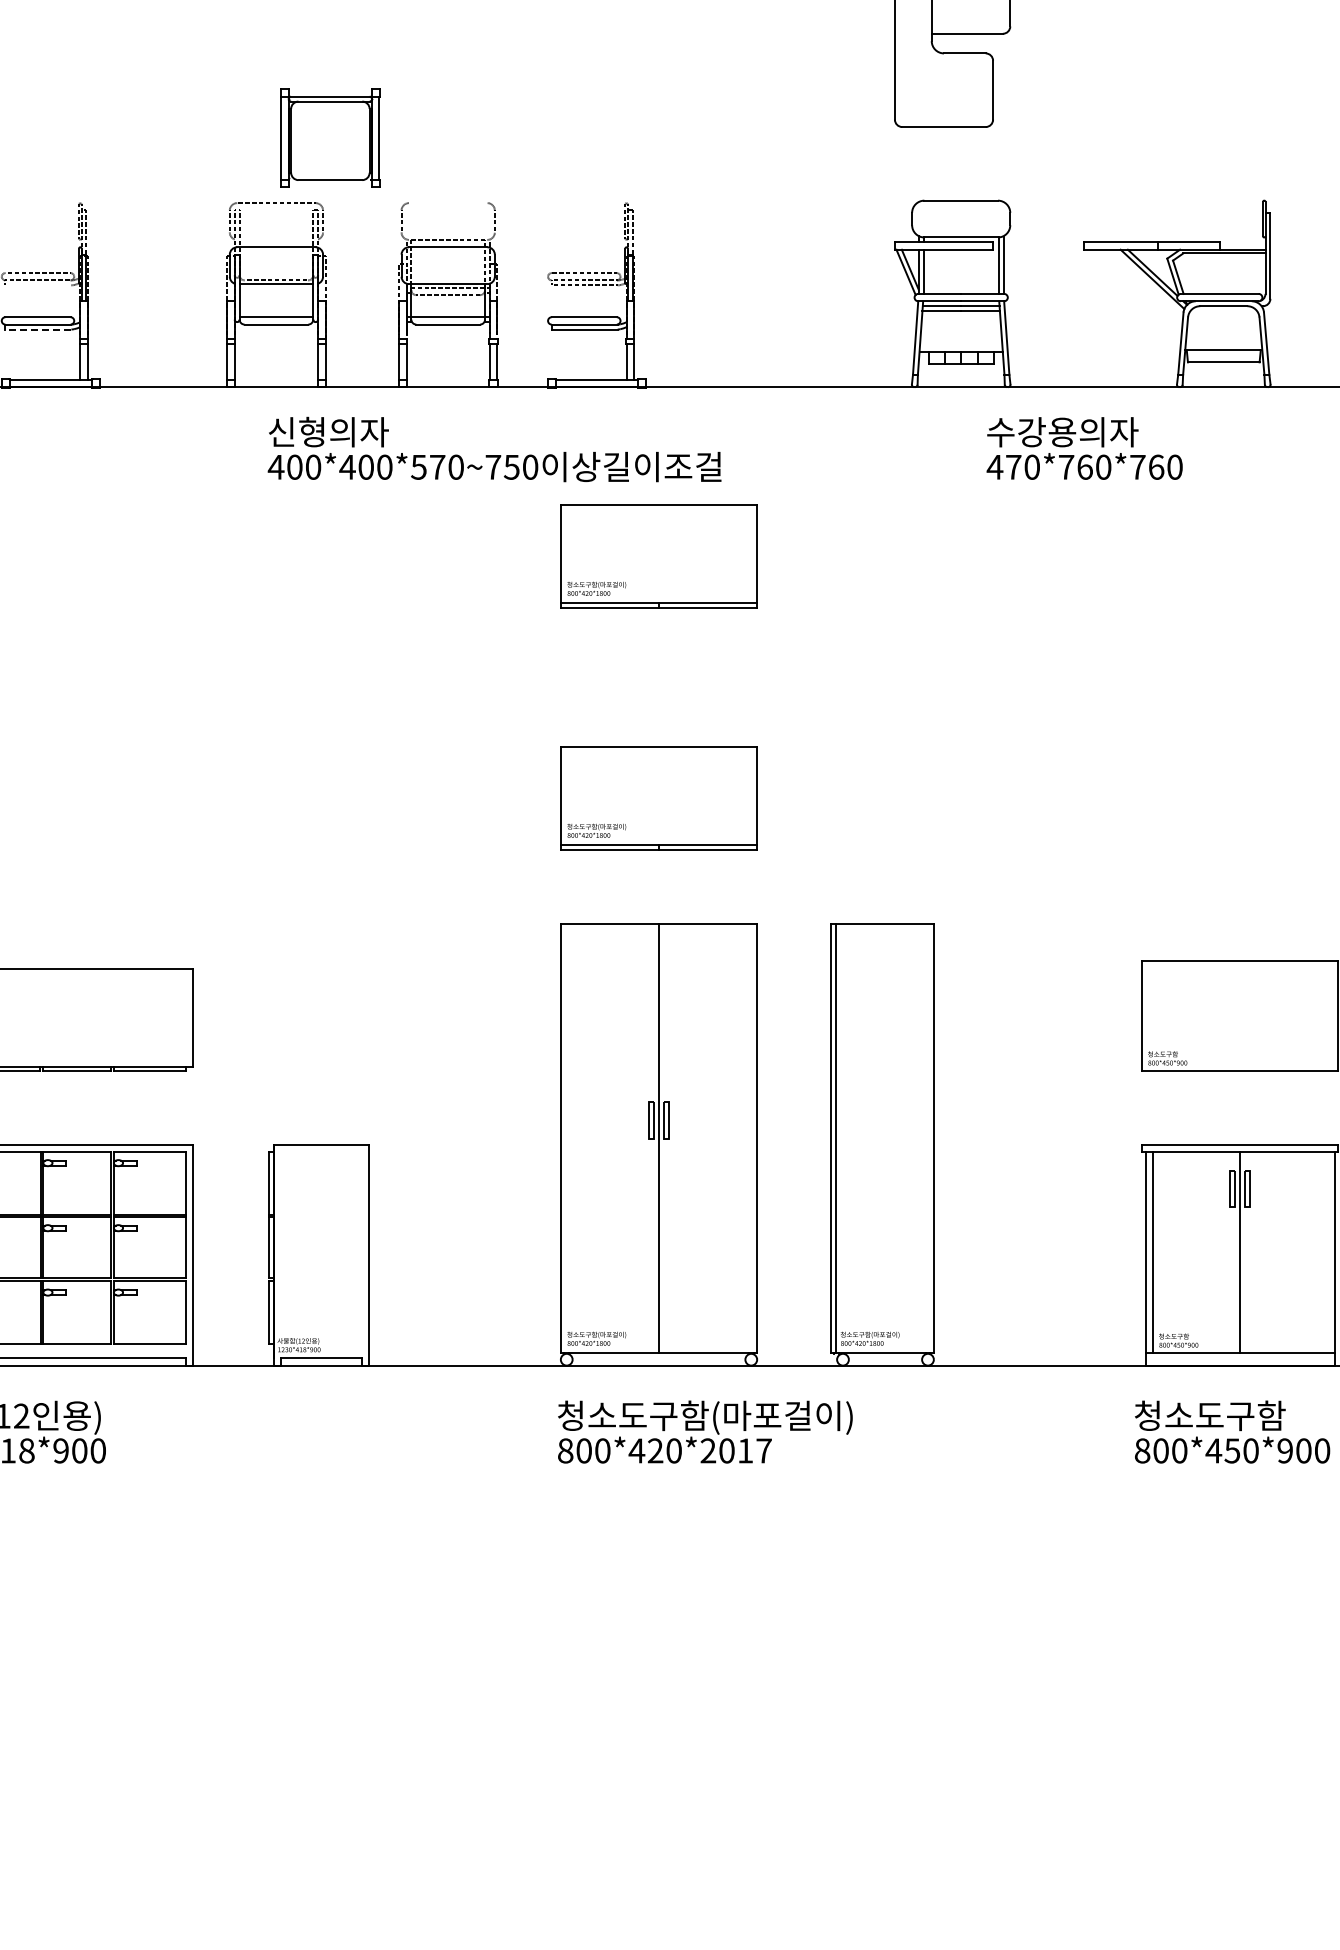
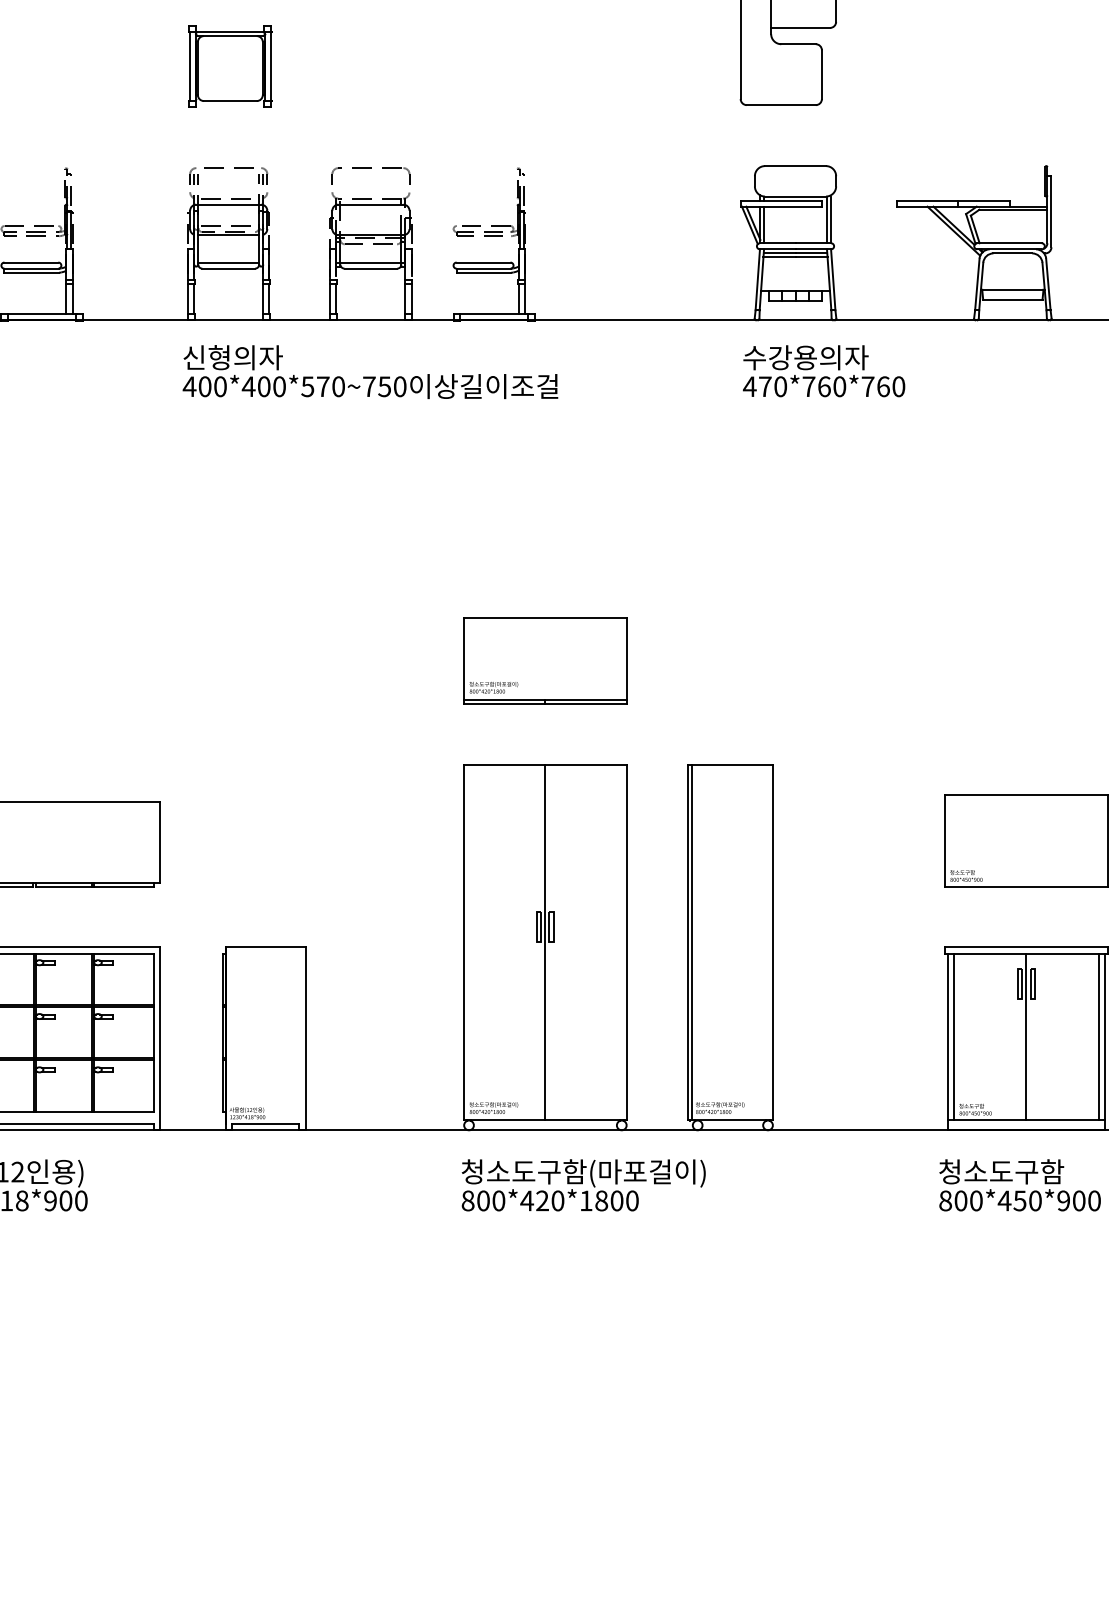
part: (330, 137) -> (230, 65), moved
line: (447, 203) -> (370, 168), added
line: (276, 239) -> (228, 198), added
line: (276, 273) -> (228, 226), added
line: (38, 285) -> (31, 236), added
line: (38, 329) -> (31, 272), dashed -> solid
text: (1084, 448) -> (823, 371), moved
text: (494, 449) -> (370, 372), moved
part: (658, 556) -> (544, 460), removed
line: (1327, 1252) -> (1098, 1036), added
text: (735, 1450) -> (608, 1200), 800*420*2017 -> 800*420*1800

